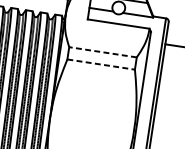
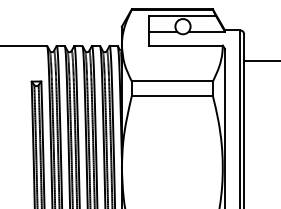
line: (103, 52) -> (172, 81), dashed -> solid
line: (101, 64) -> (172, 96), dashed -> solid

